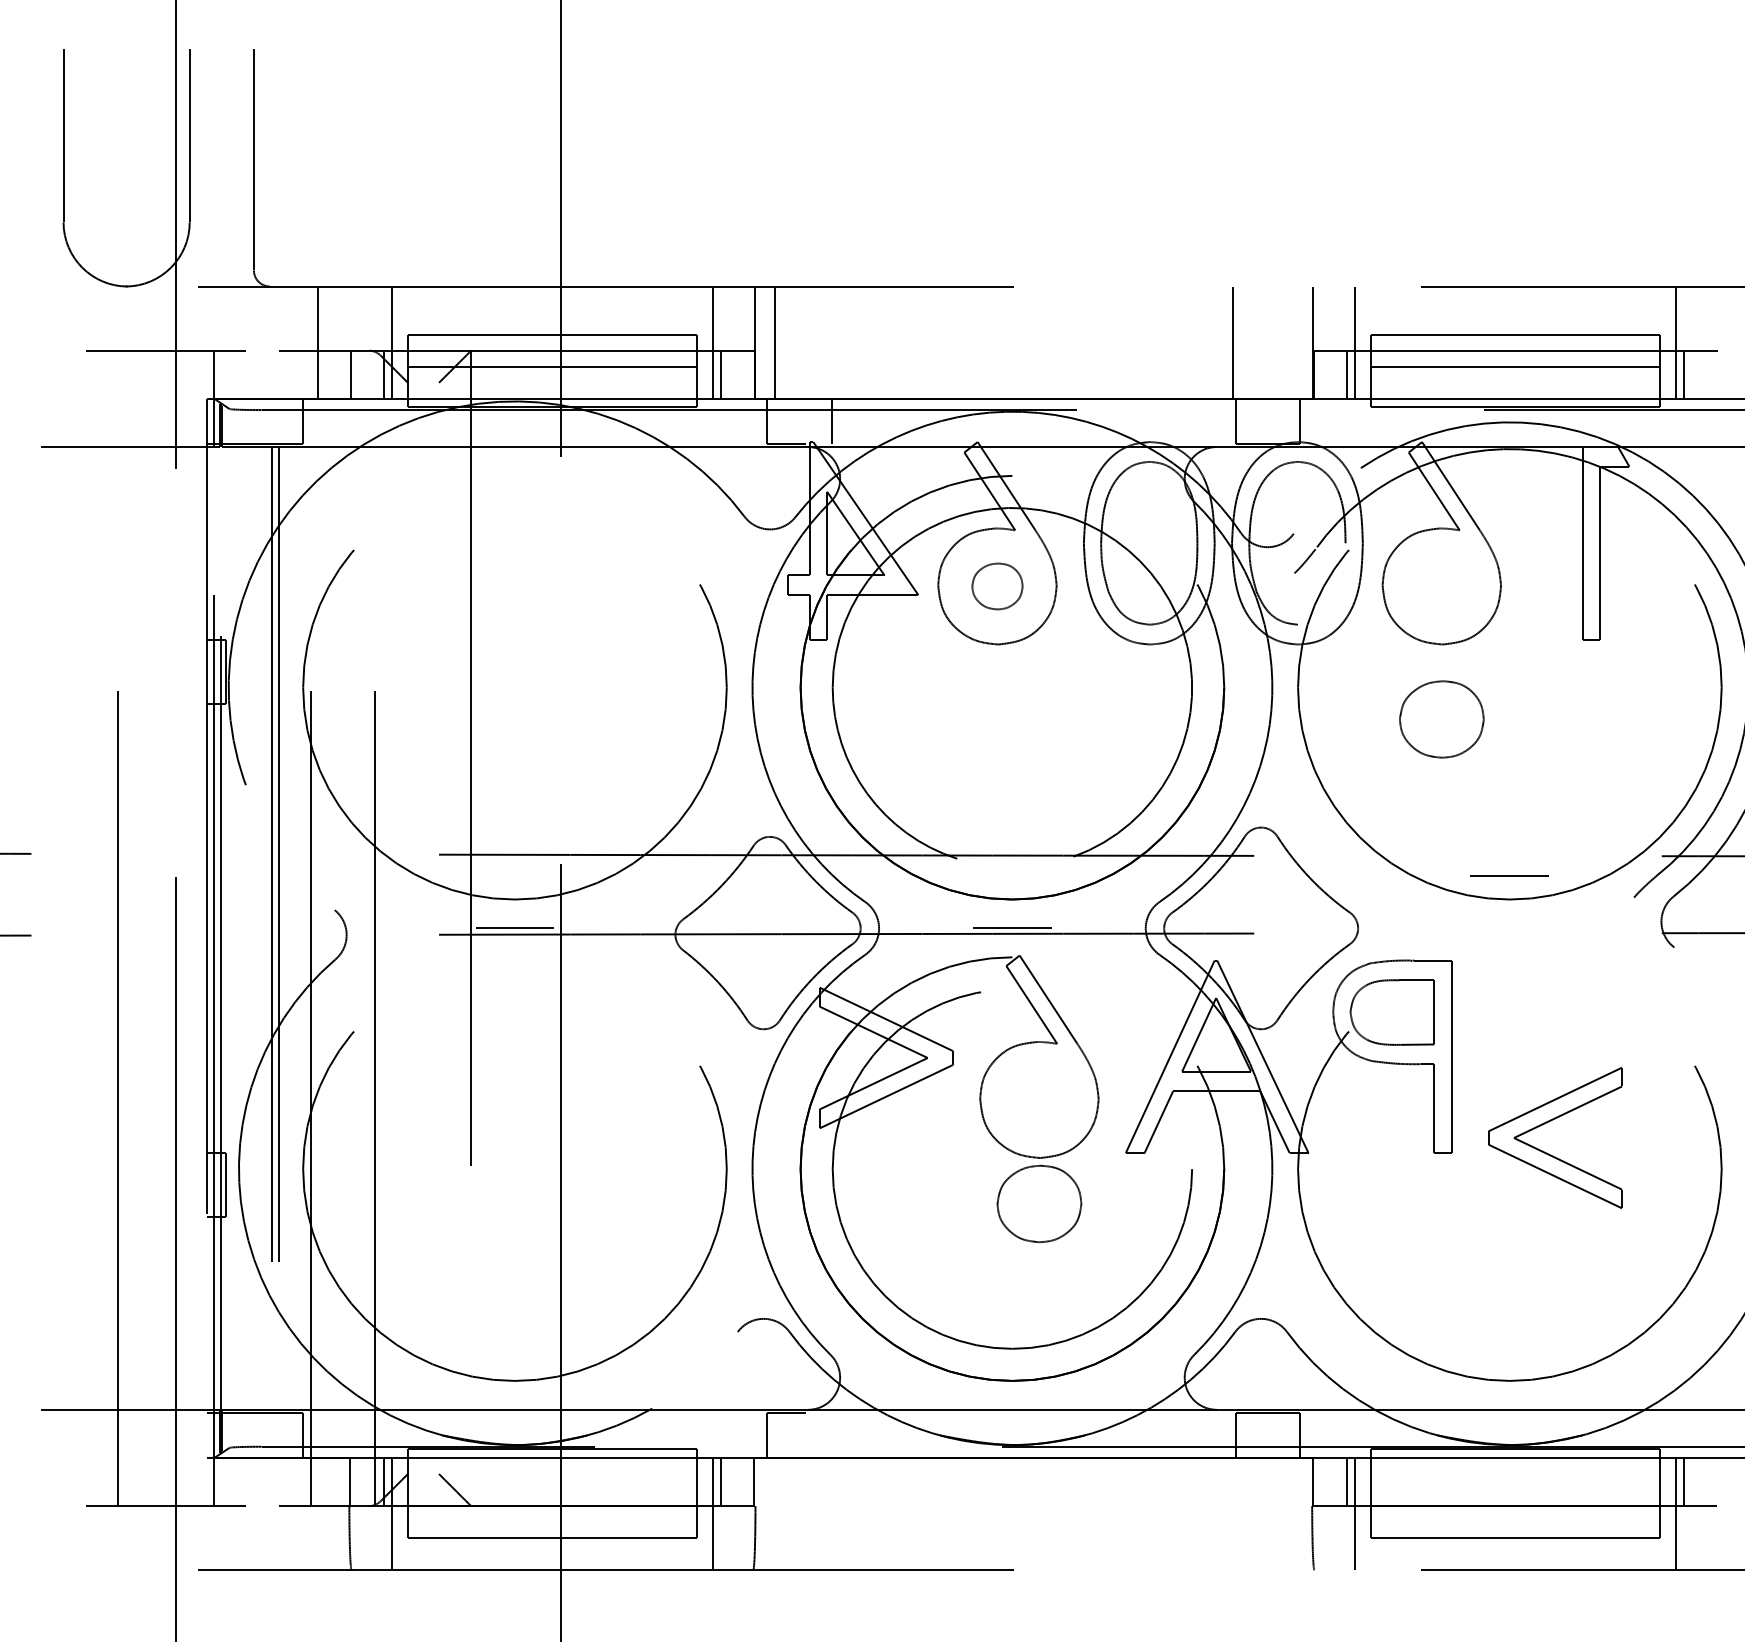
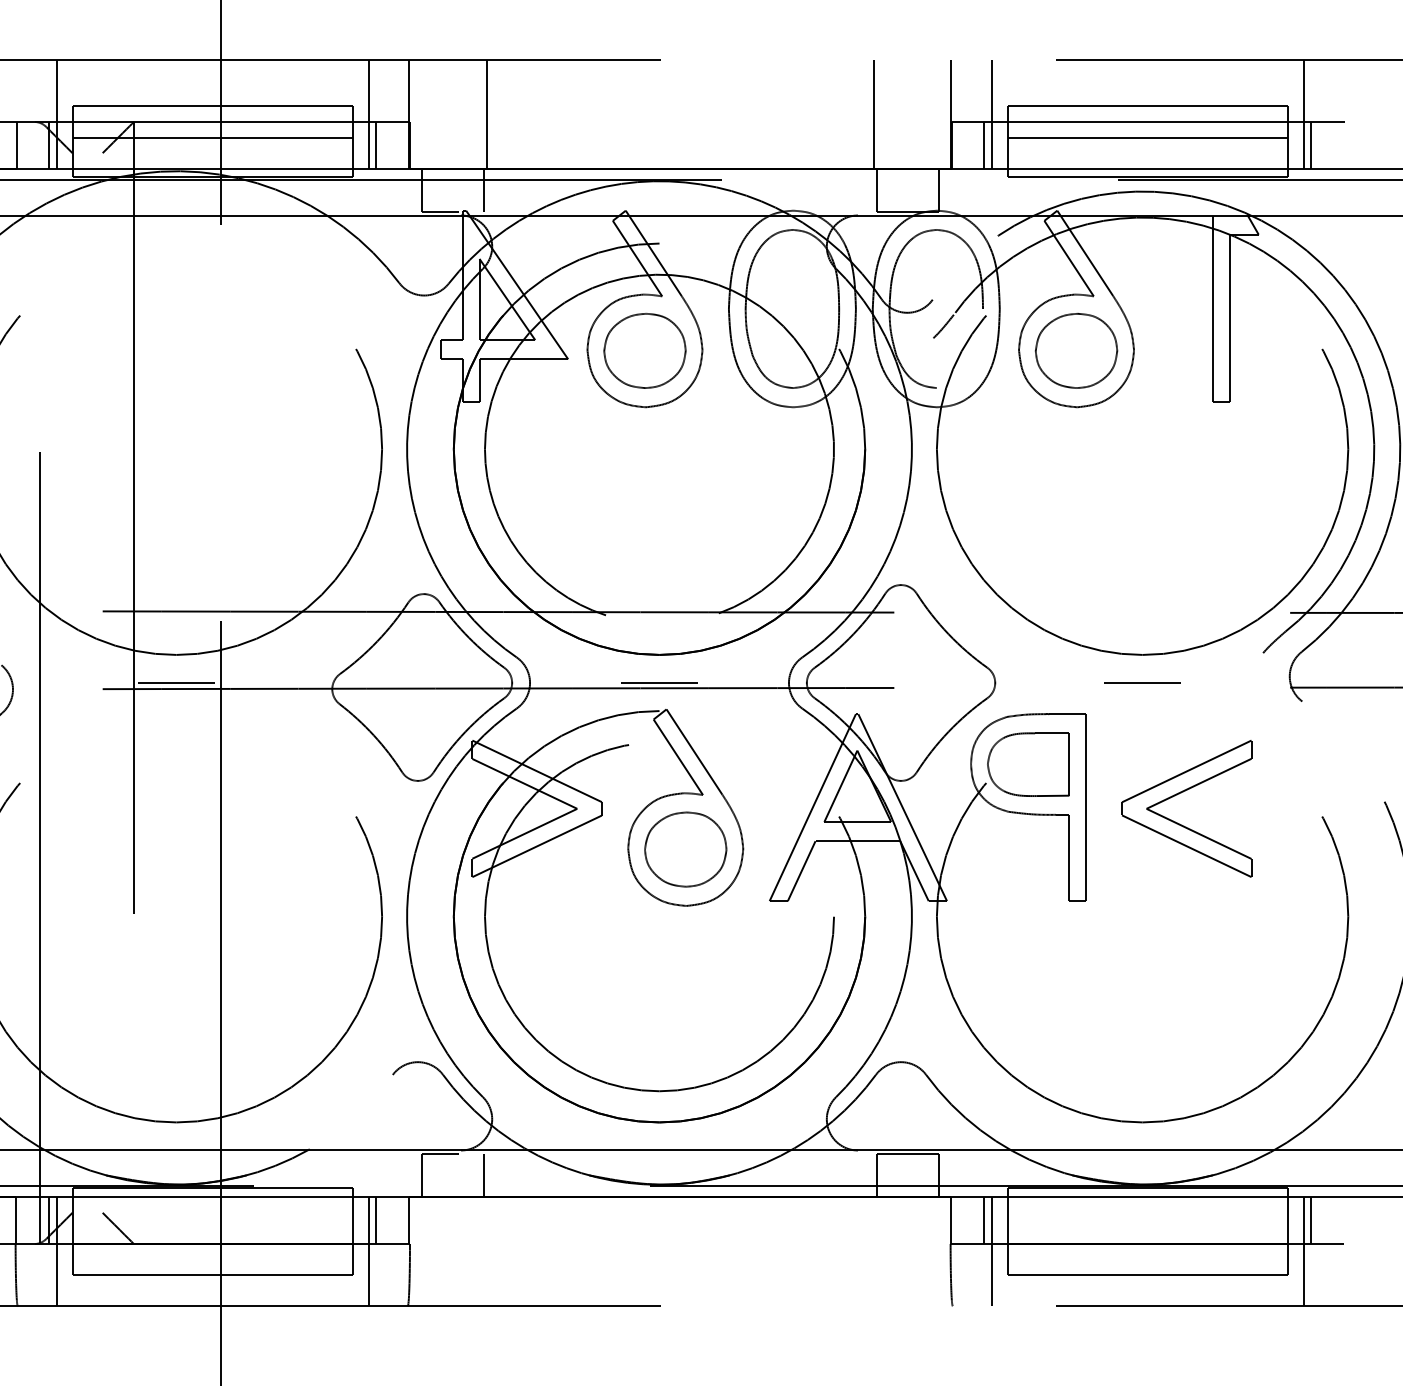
line: (774, 342) -> (486, 114), moved
part: (997, 586) -> (645, 350), size x1.67
part: (1441, 719) -> (1076, 350), moved
line: (1509, 875) -> (1142, 682), moved
part: (1547, 1123) -> (1179, 794), moved
part: (1039, 1203) -> (685, 849), moved
line: (831, 1435) -> (483, 1175), added

